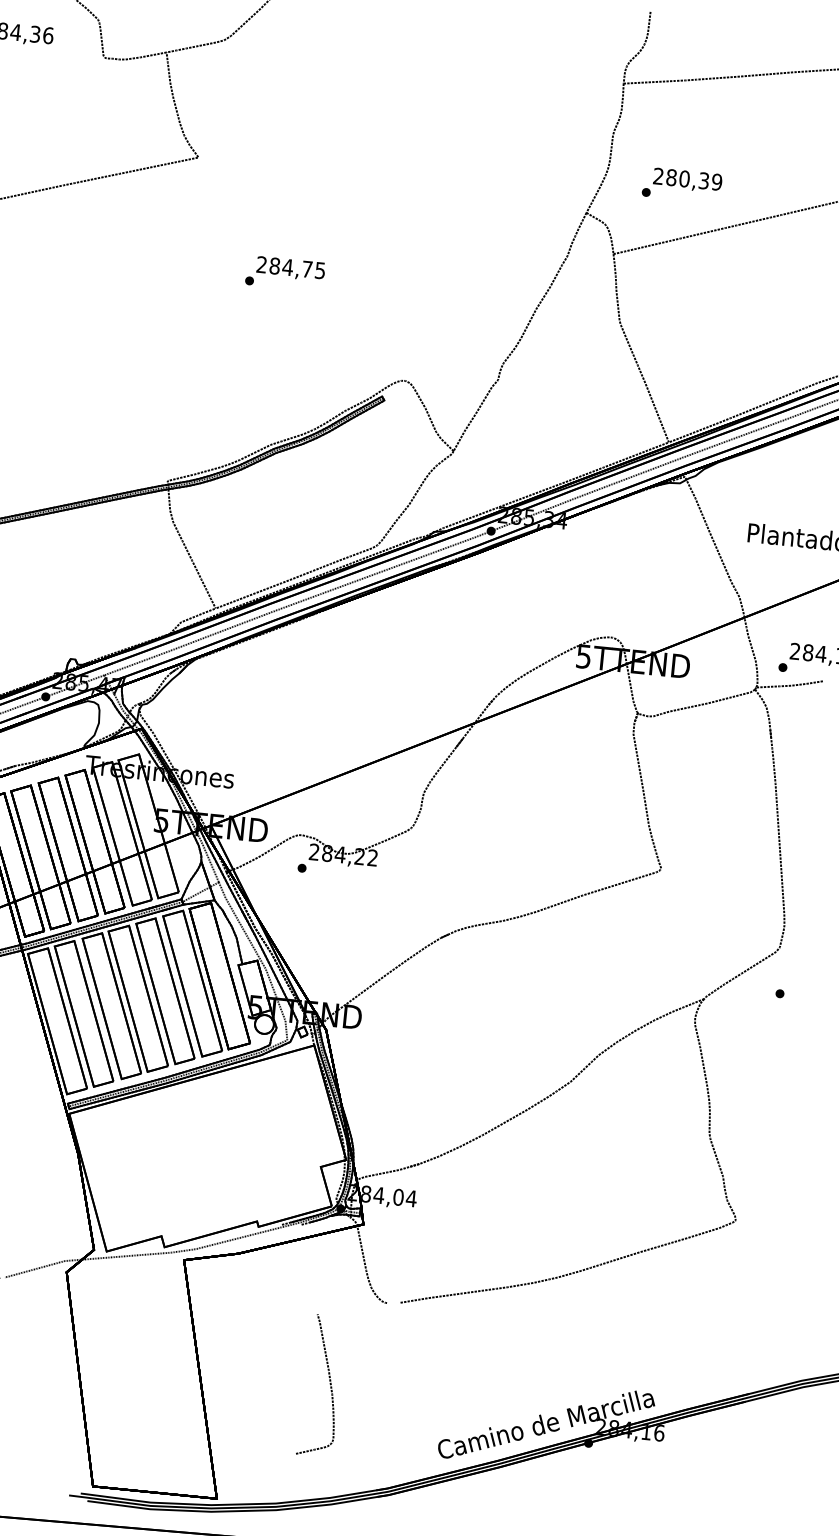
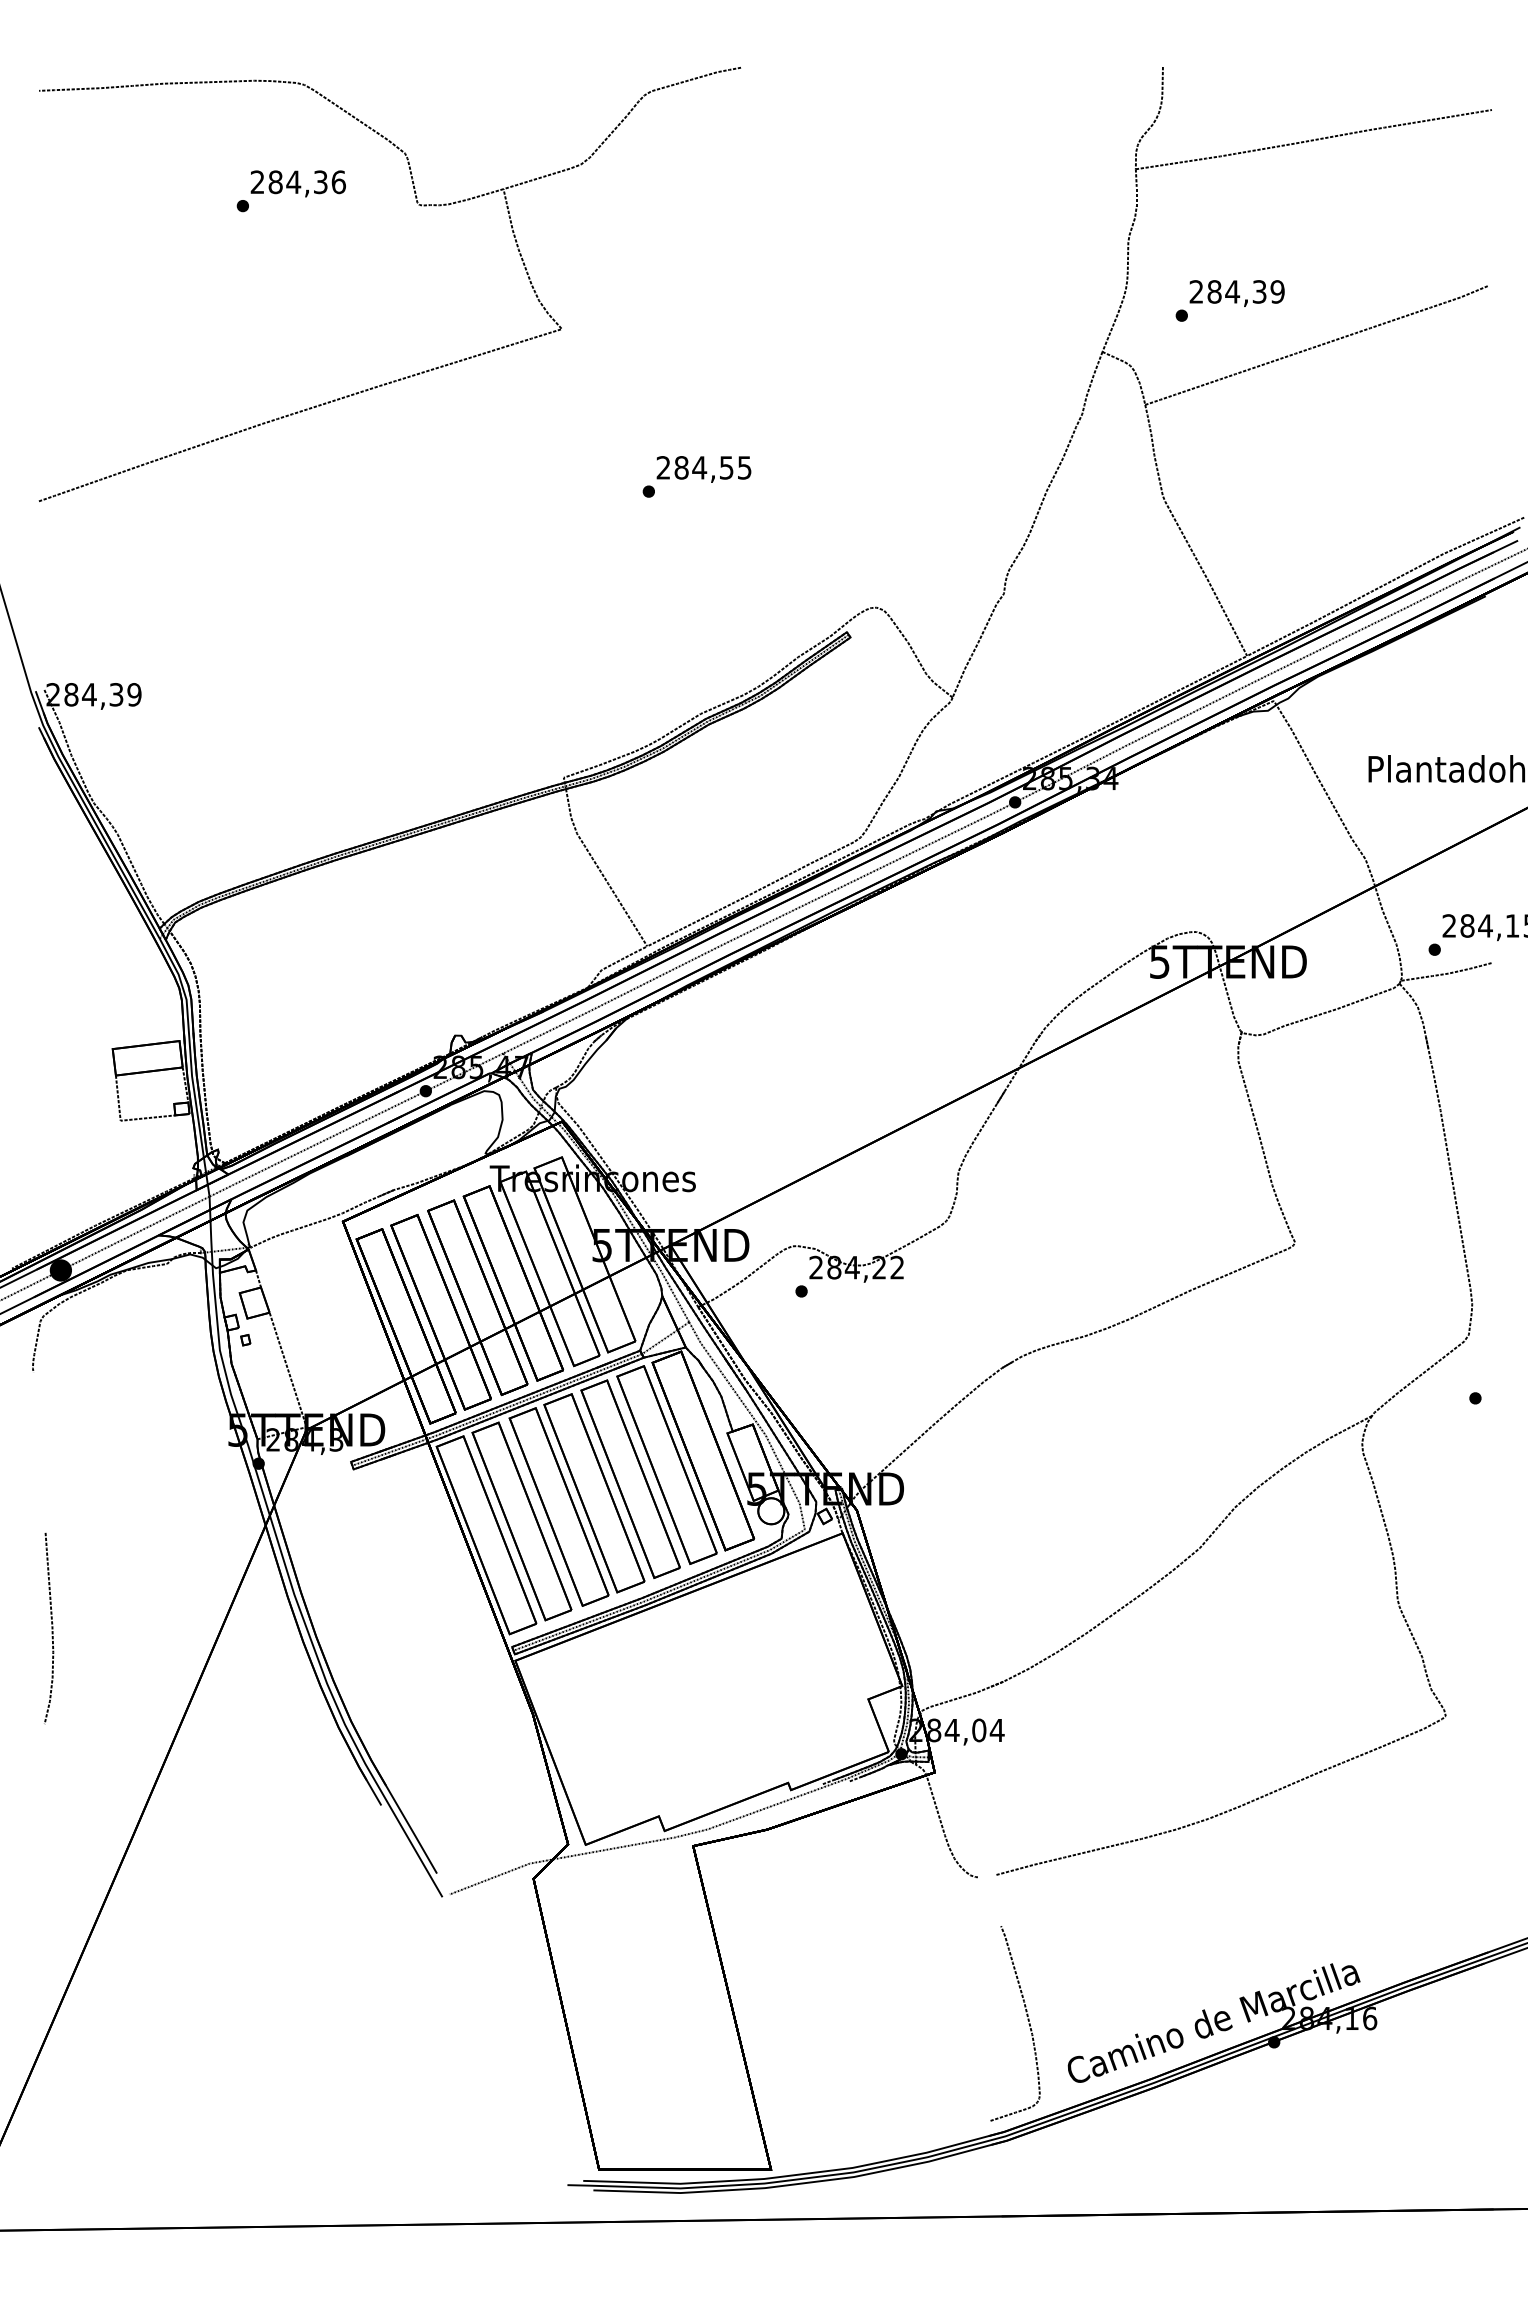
text: (684, 178) -> (1232, 291), 280,39 -> 284,39
text: (307, 269) -> (726, 467), 284,75 -> 284,55
curve: (329, 1384) -> (1027, 2020), moved

